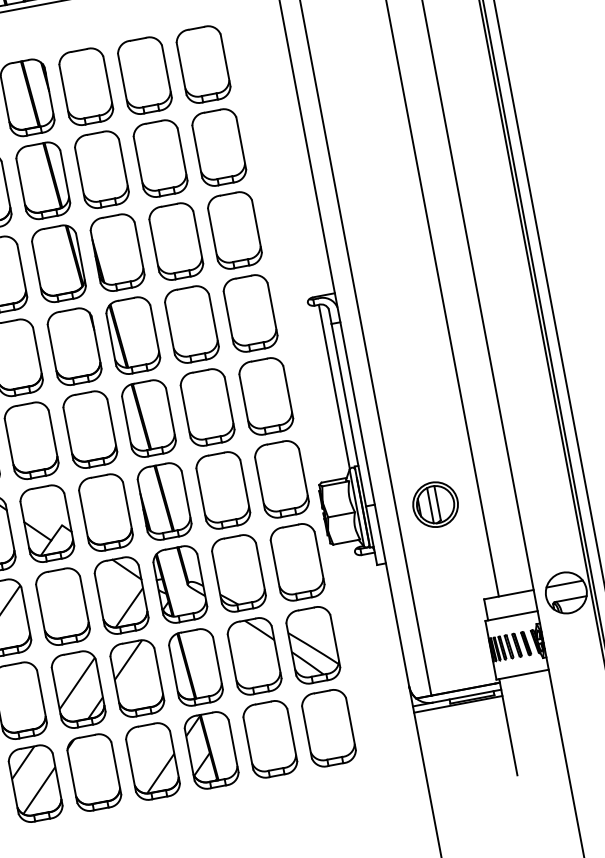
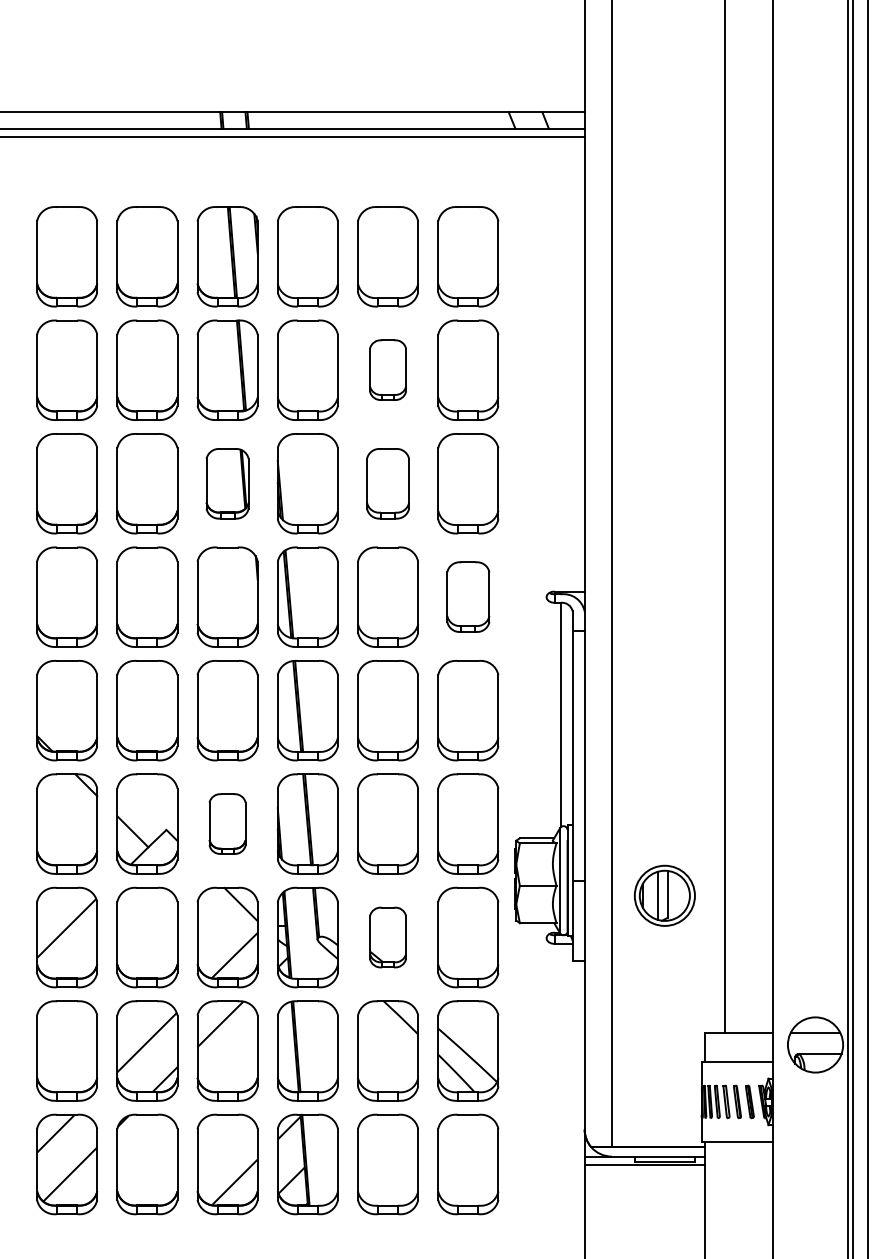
part: (160, 158) -> (387, 369), size x0.6
part: (175, 241) -> (387, 483), size x0.7
part: (58, 263) -> (227, 483), size x0.7
part: (250, 312) -> (468, 596), size x0.7
part: (105, 512) -> (227, 823), size x0.6
part: (238, 573) -> (387, 937), size x0.6

